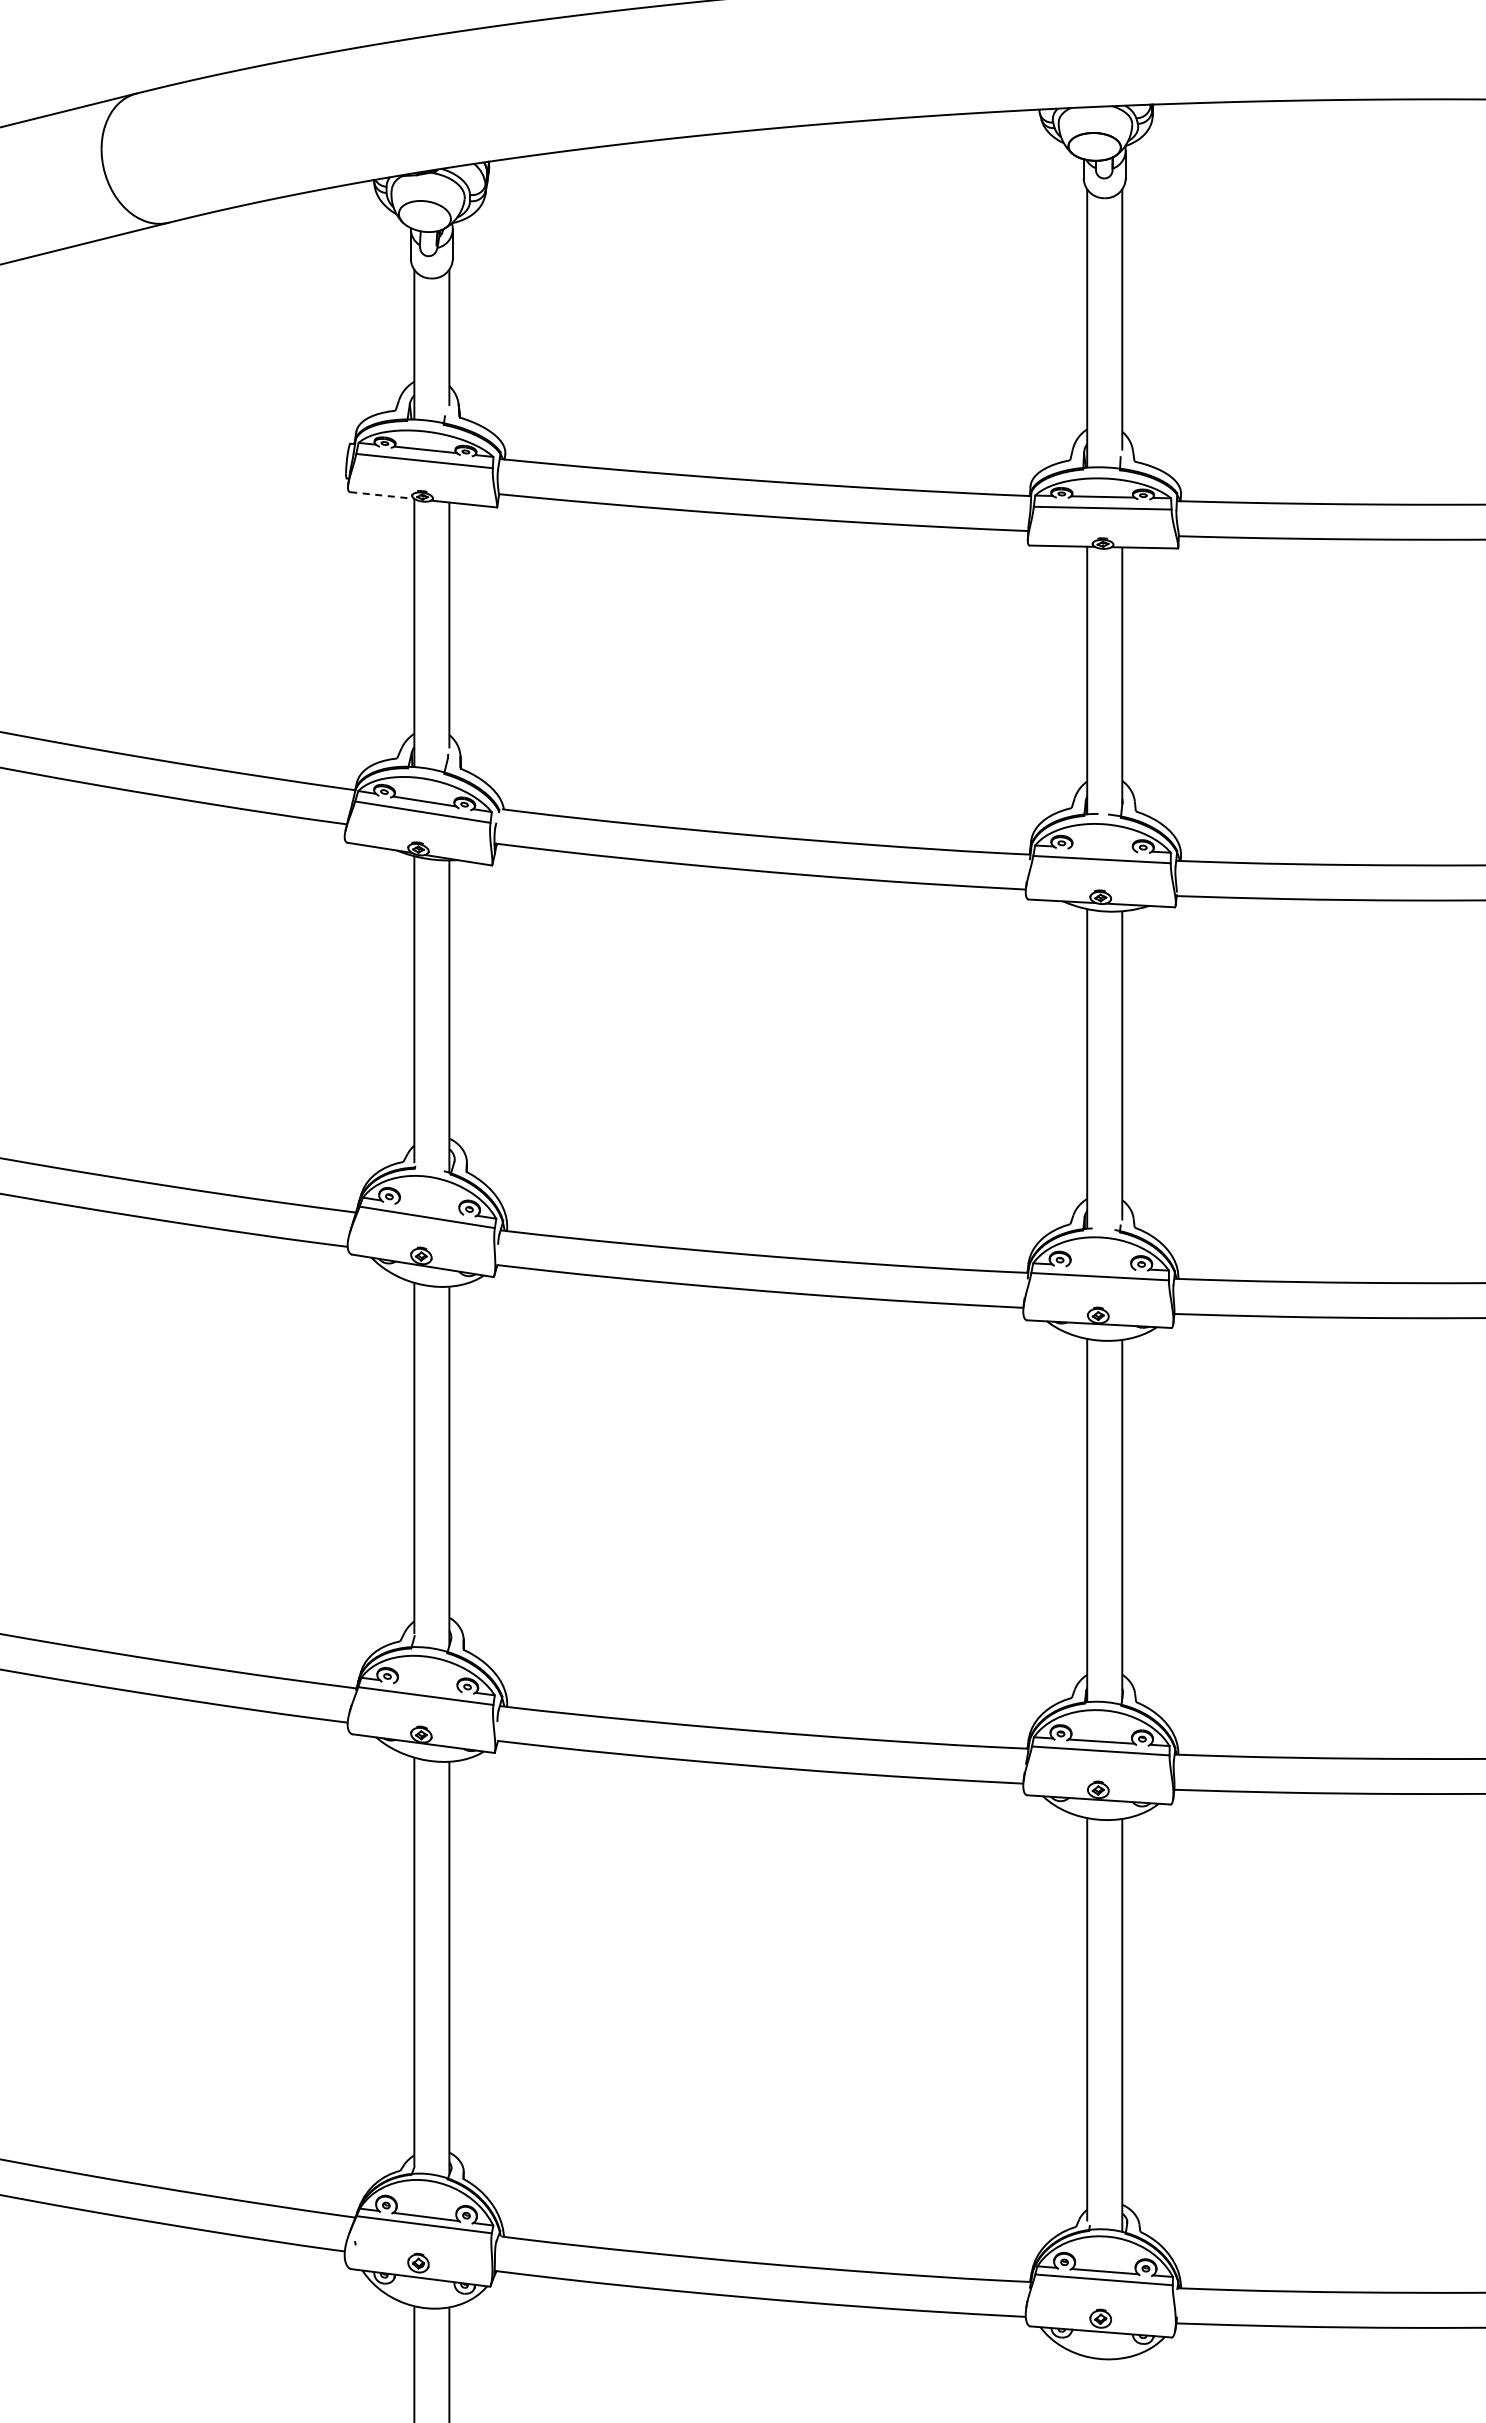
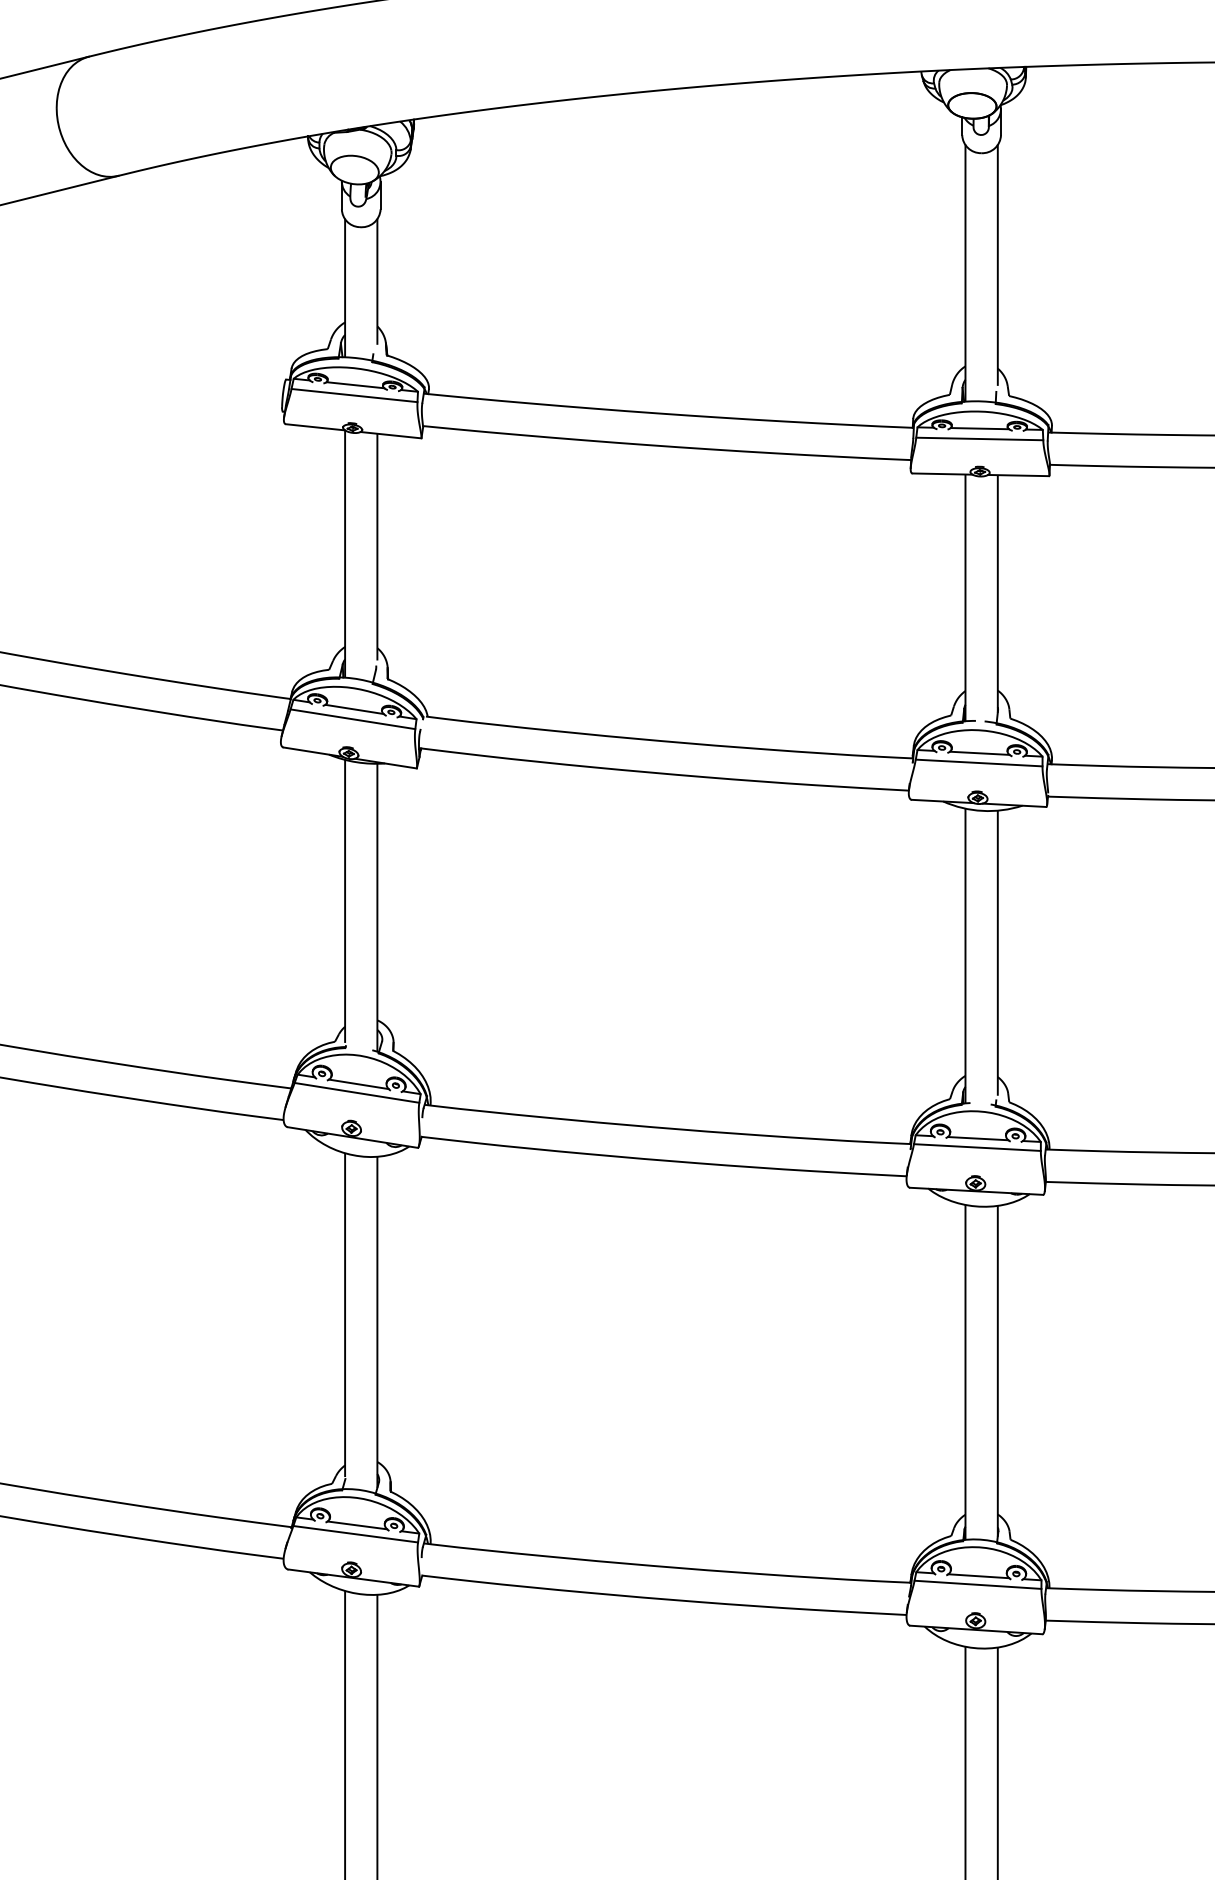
line: (382, 495) -> (315, 427), dashed -> solid
line: (1102, 848) -> (979, 752), added
line: (428, 1208) -> (358, 1084), added
line: (1100, 1266) -> (977, 1138), added
line: (427, 1686) -> (357, 1525), added

